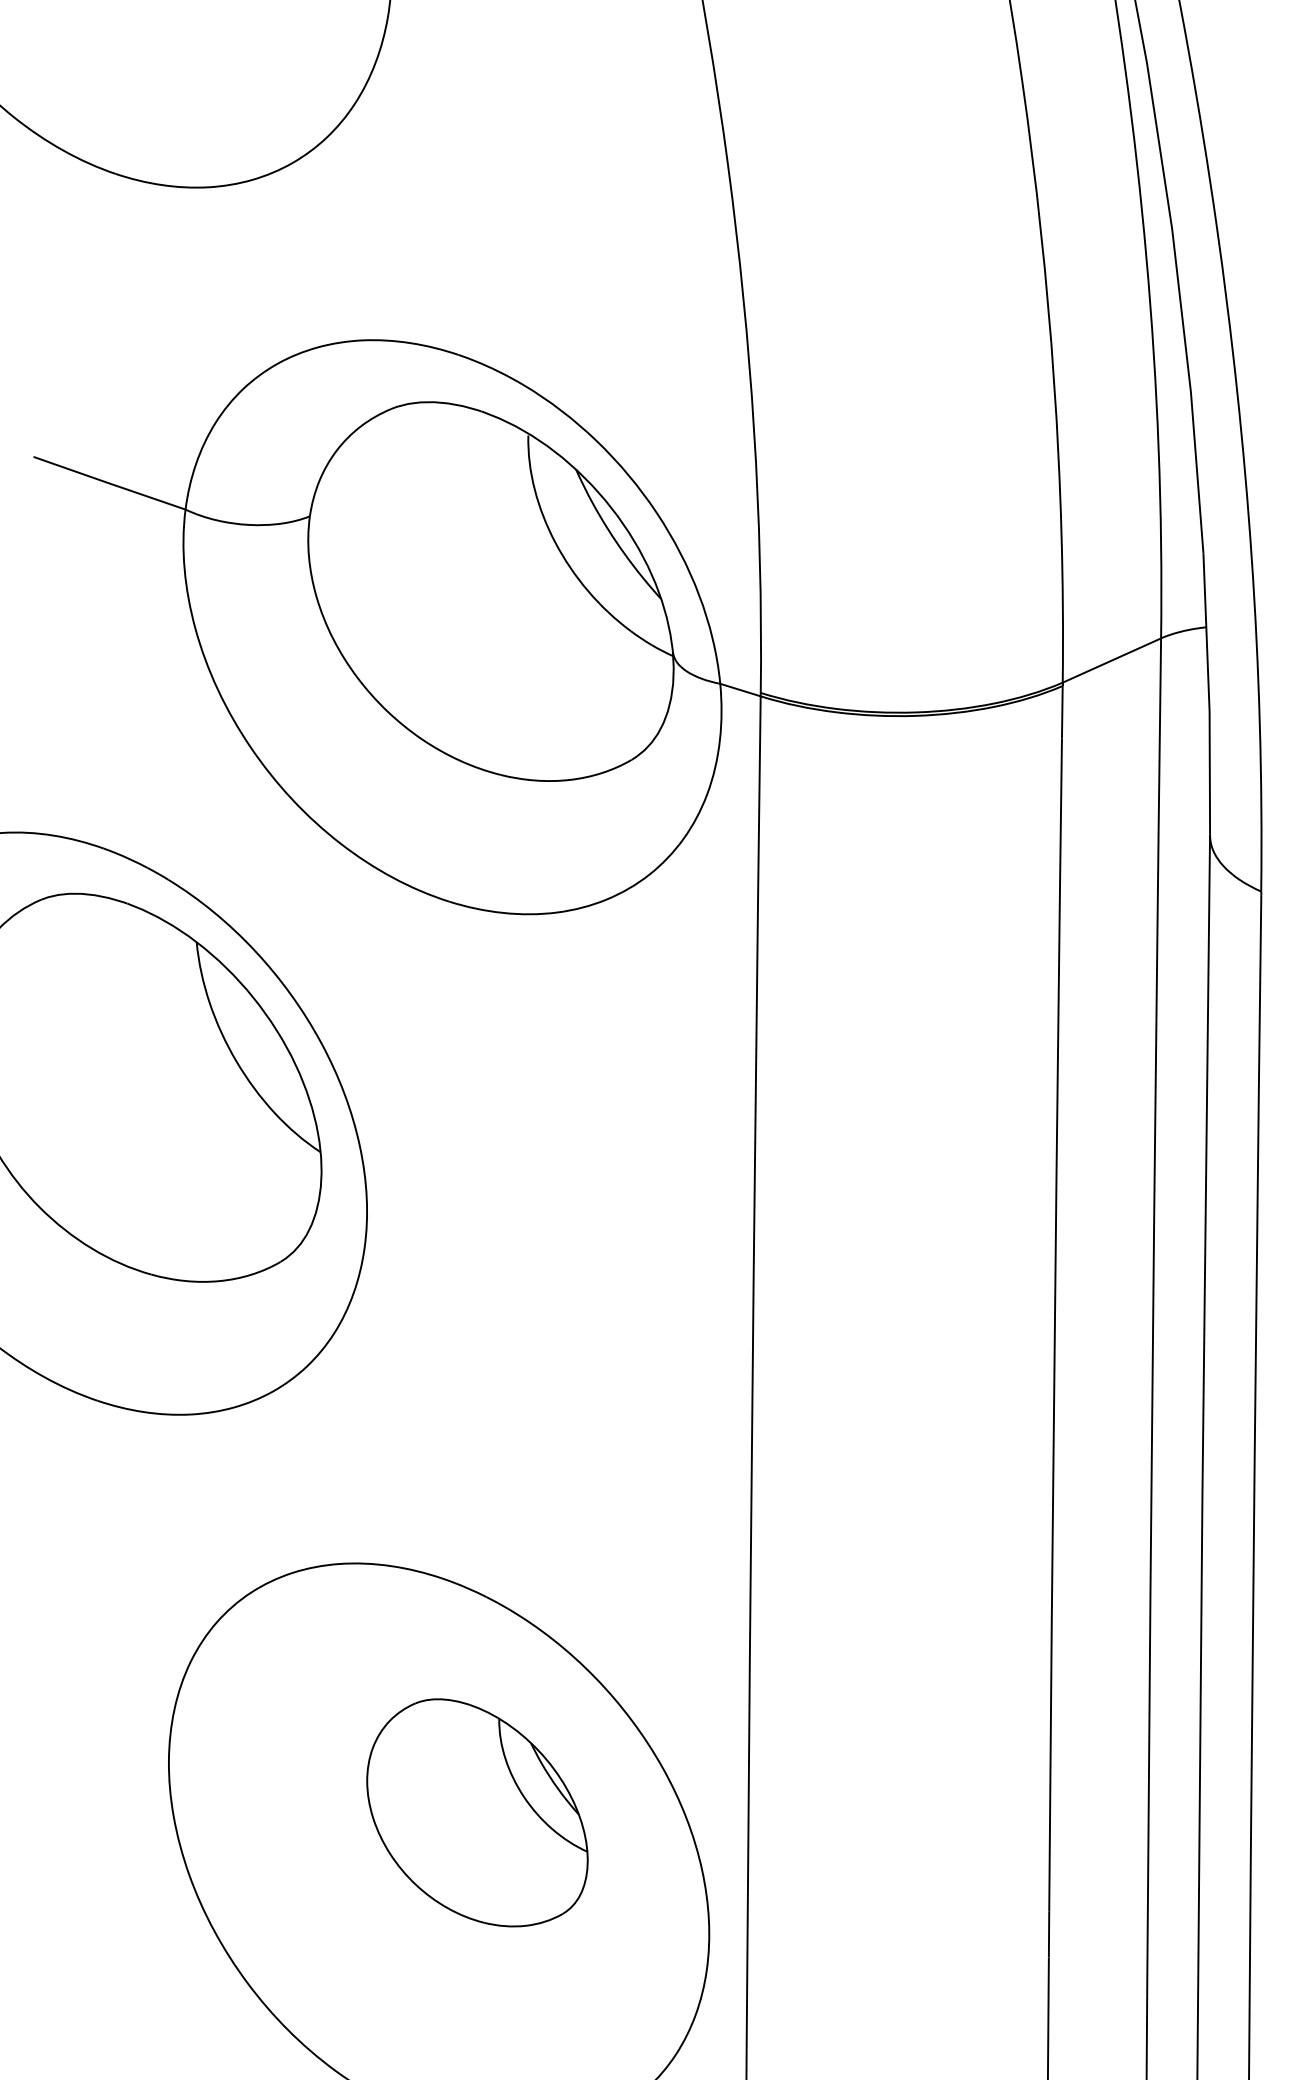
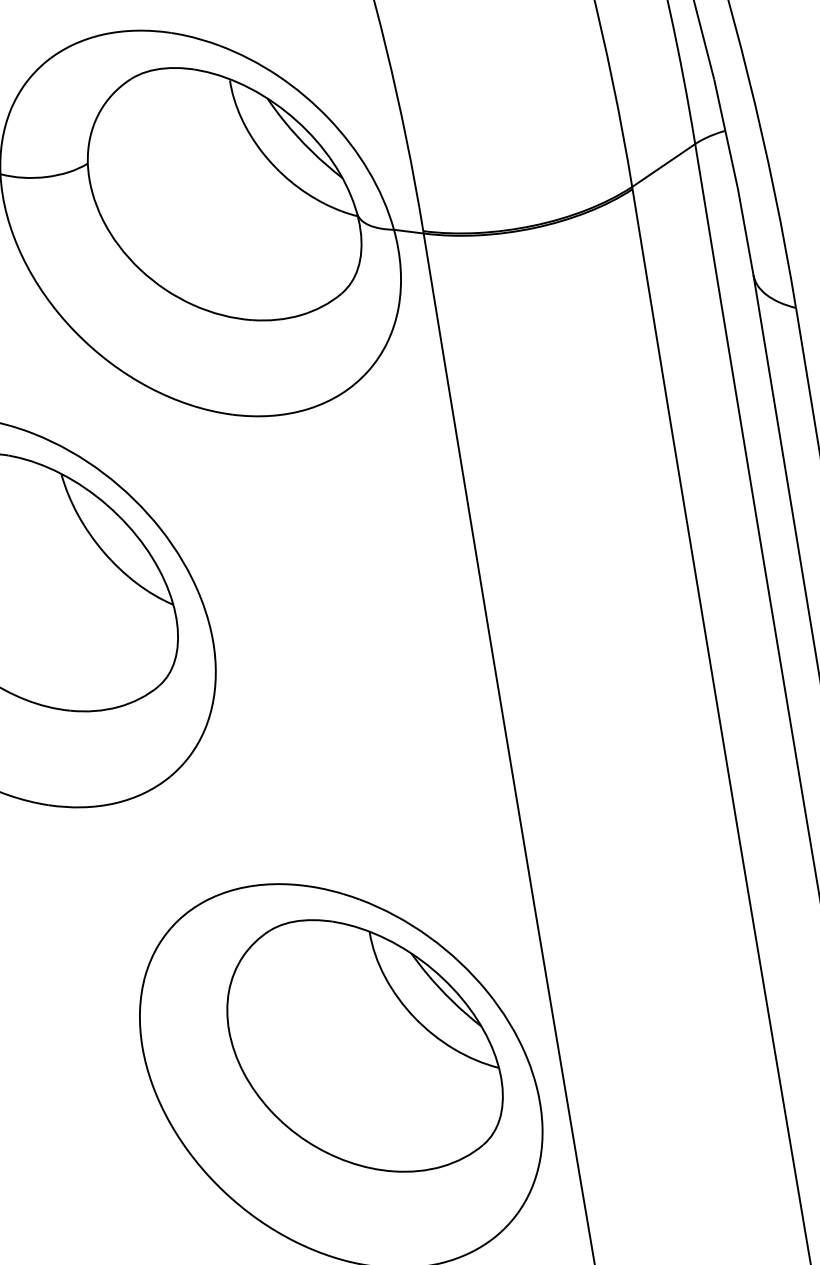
part: (477, 1812) -> (363, 1045), size x1.67

